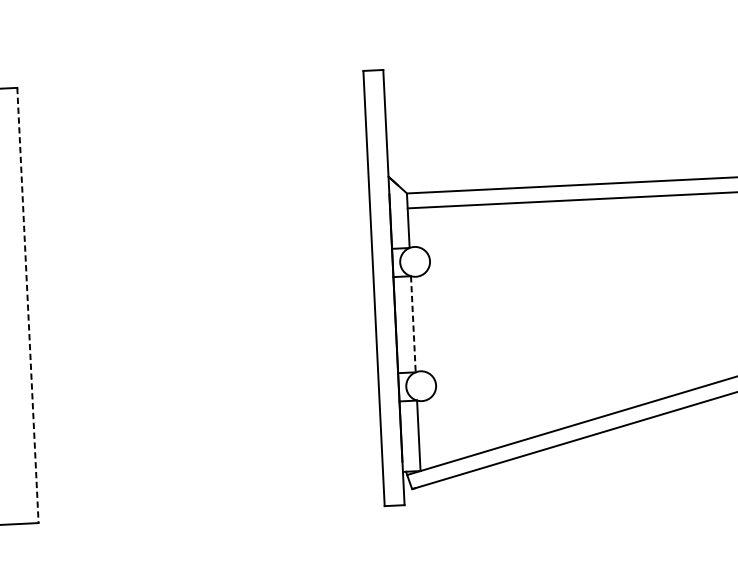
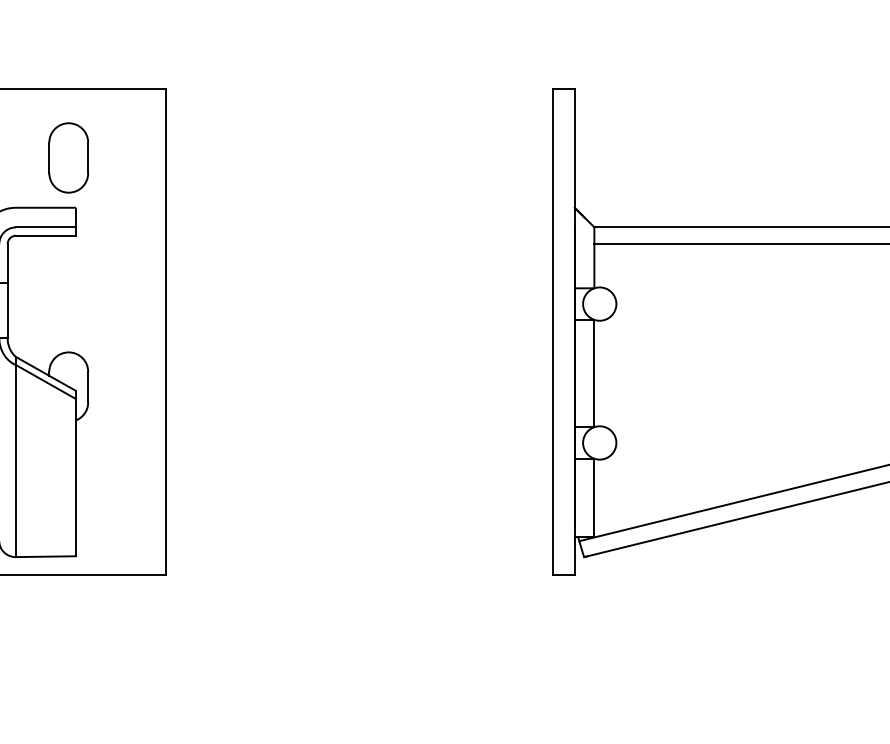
line: (27, 306) -> (165, 332), dashed -> solid
line: (413, 324) -> (594, 373), dashed -> solid

